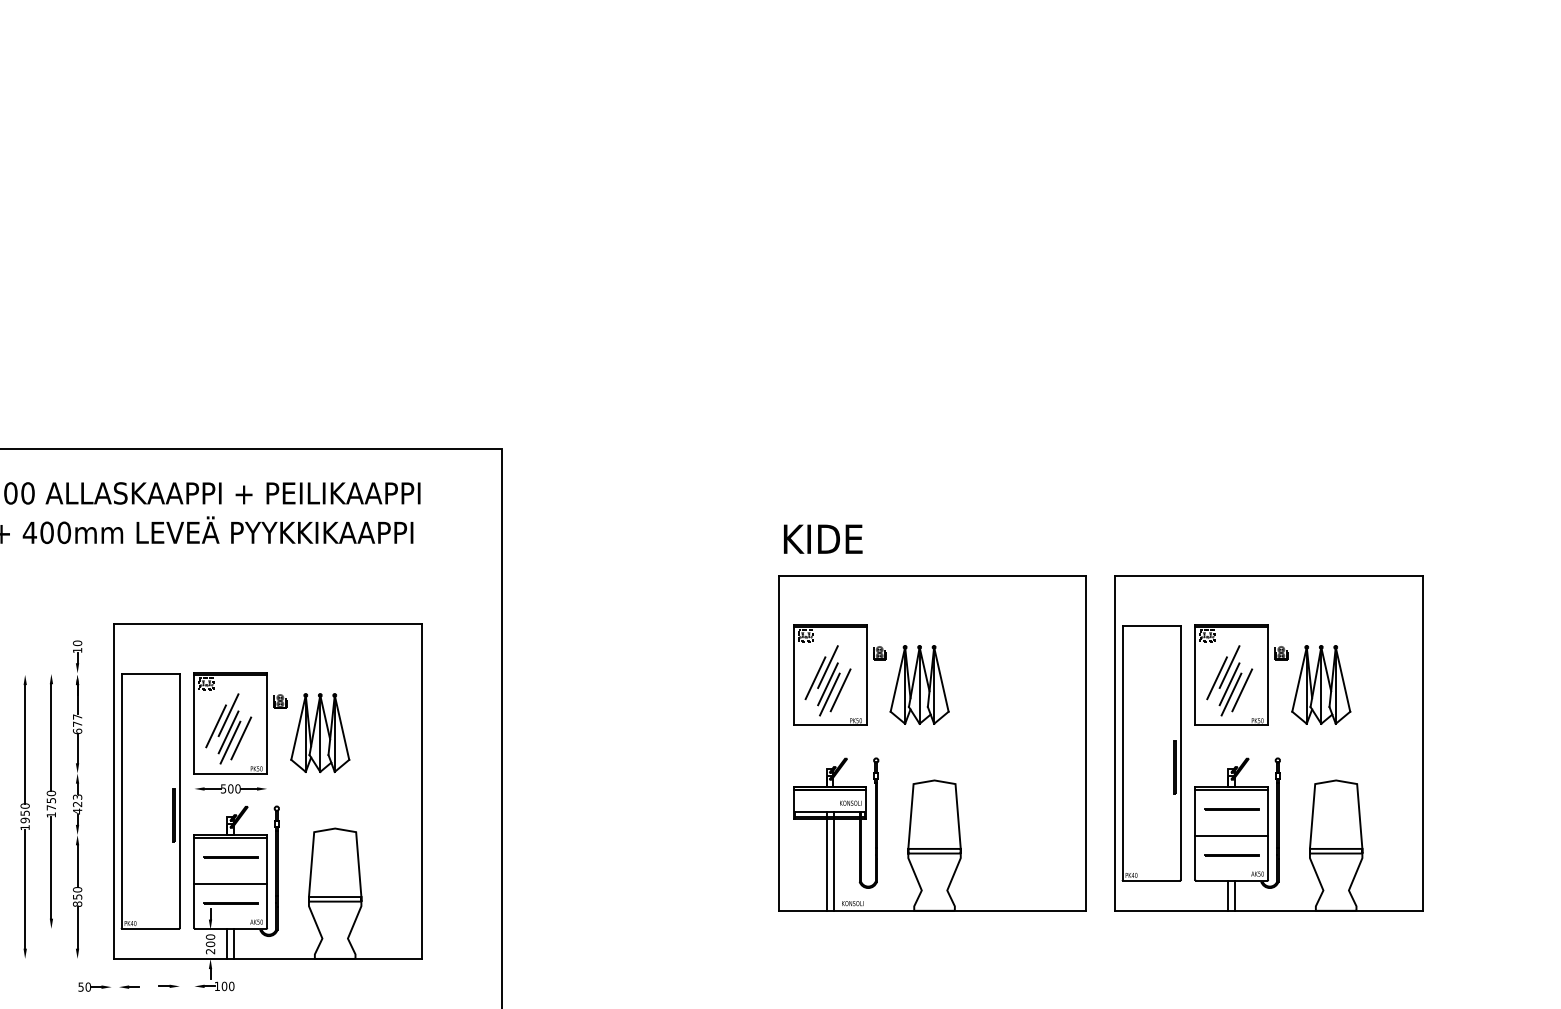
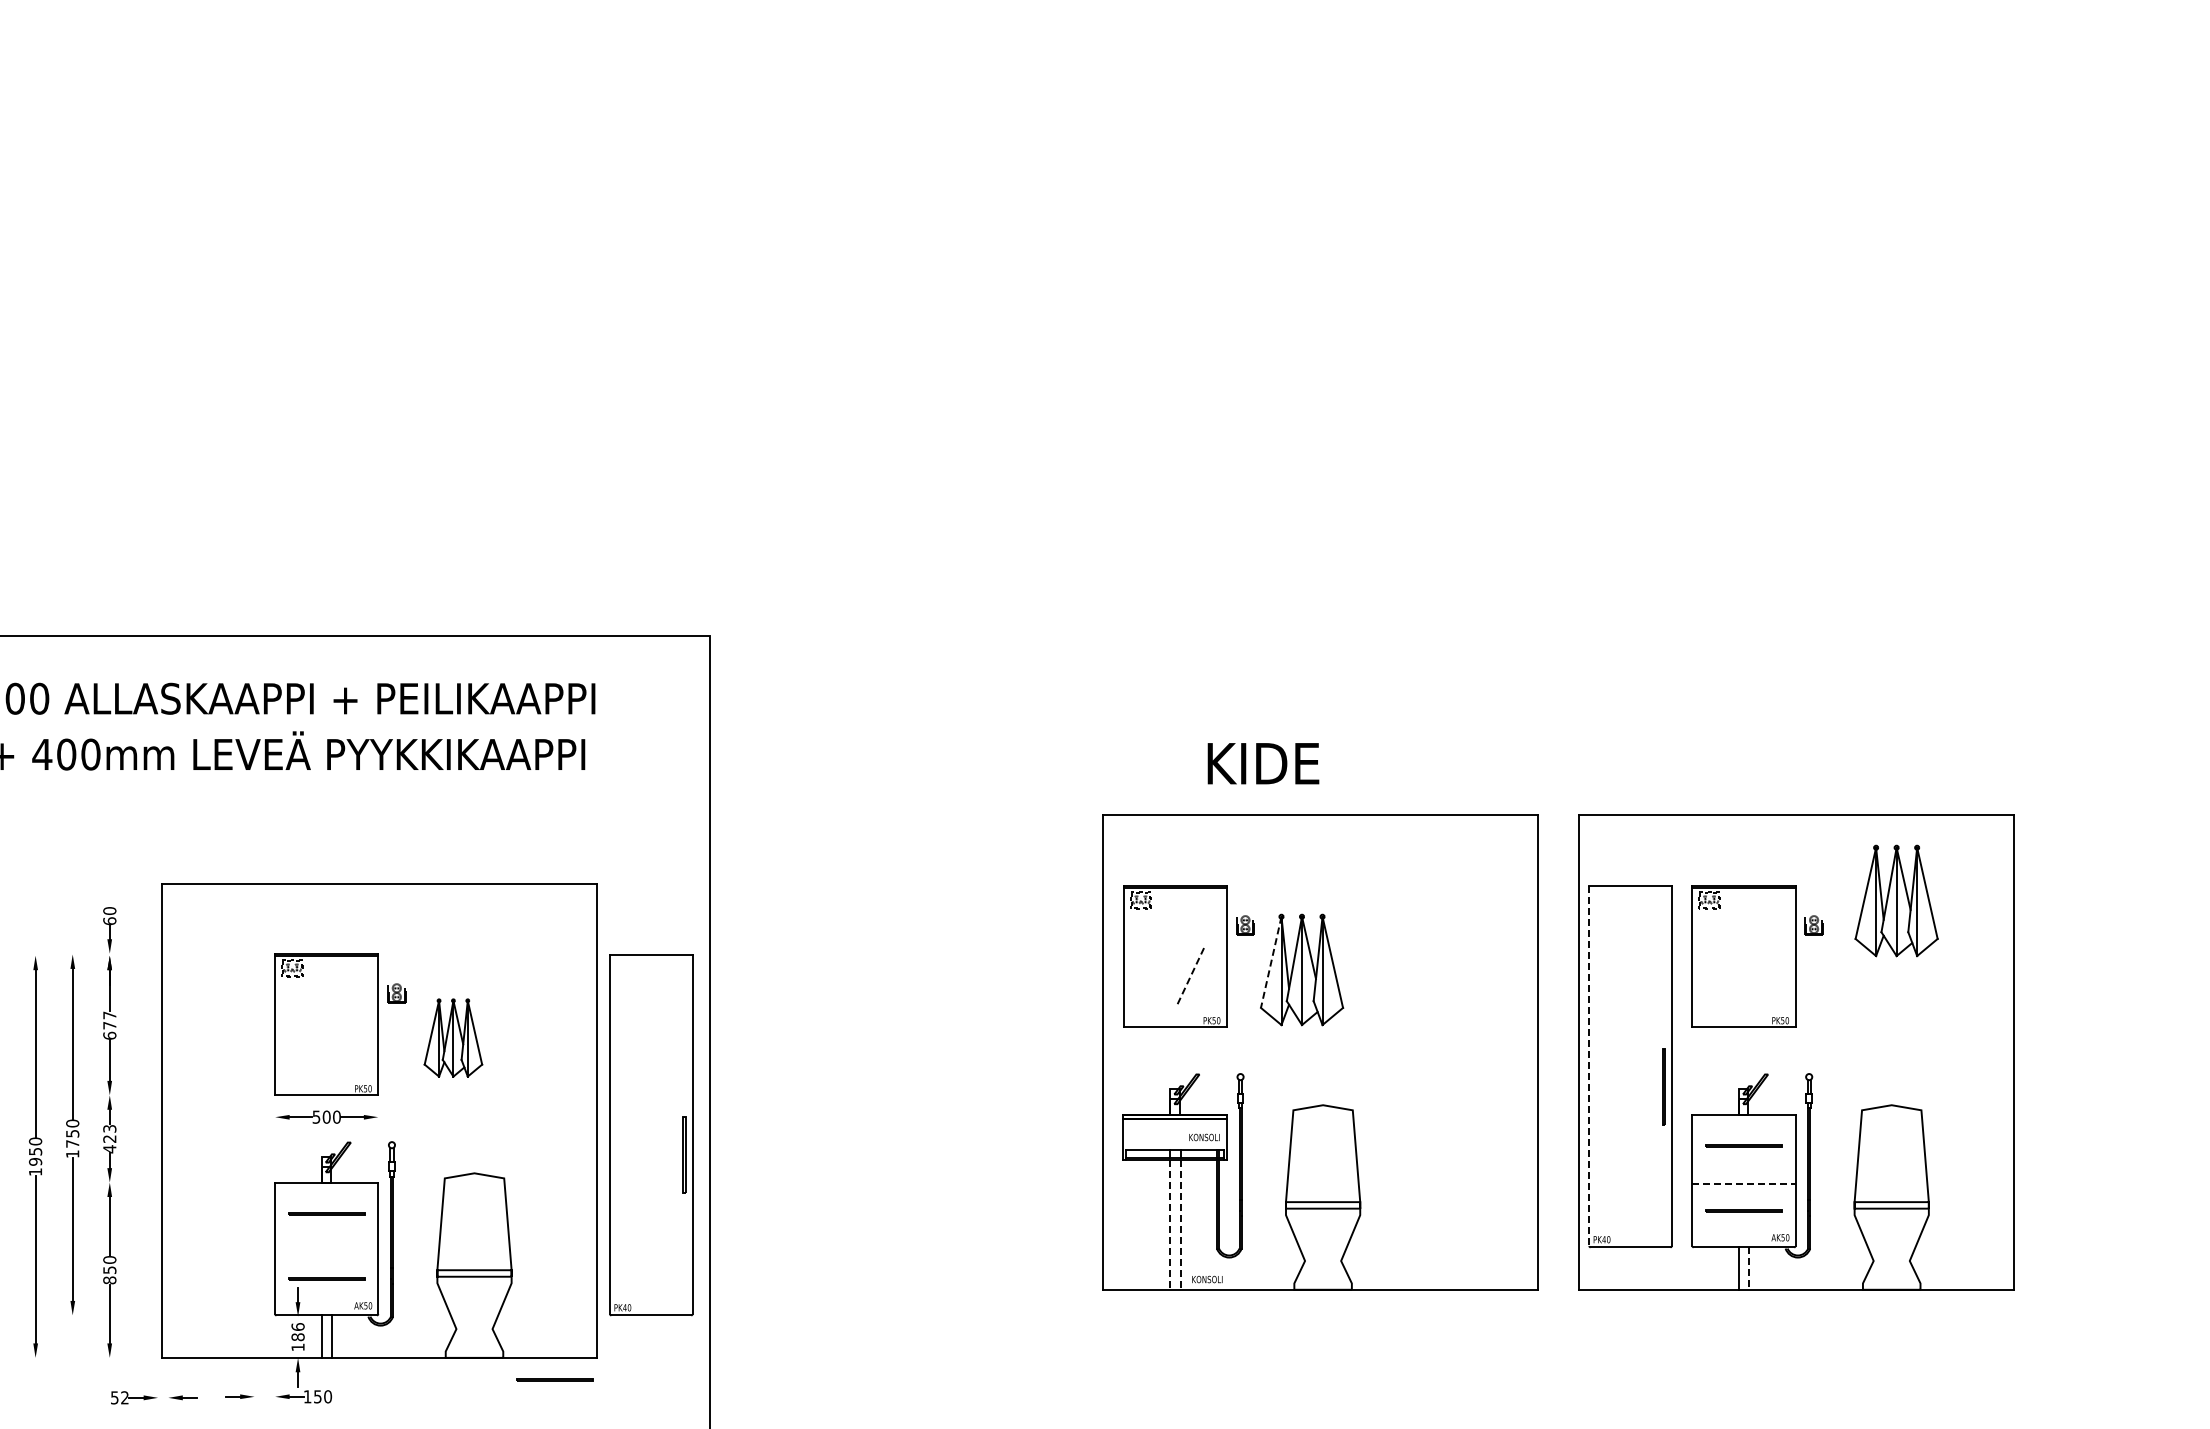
text: (823, 539) -> (1263, 763), moved
text: (77, 650) -> (109, 921), 10 -> 60
line: (828, 666) -> (1172, 944), removed
line: (1229, 666) -> (1740, 944), removed
line: (815, 678) -> (1154, 960), removed
line: (1217, 678) -> (1723, 960), removed
line: (898, 679) -> (1271, 962), solid -> dashed
line: (828, 683) -> (1172, 968), removed
line: (1229, 683) -> (1740, 968), removed
part: (1321, 684) -> (1896, 900), moved
line: (840, 690) -> (1190, 977), solid -> dashed
line: (1242, 690) -> (1758, 977), removed
line: (829, 694) -> (1174, 983), removed
line: (1231, 694) -> (1743, 983), removed
line: (228, 714) -> (323, 1012), removed
line: (215, 726) -> (305, 1028), removed
line: (228, 731) -> (323, 1036), removed
part: (320, 732) -> (453, 1037), size x0.7
line: (241, 738) -> (341, 1045), removed
line: (230, 742) -> (326, 1051), removed
line: (1122, 753) -> (1589, 1066), solid -> dashed
line: (1231, 789) -> (1743, 1118), removed
part: (150, 801) -> (651, 1135), moved
line: (1231, 835) -> (1743, 1183), solid -> dashed
line: (230, 837) -> (326, 1186), removed
line: (826, 864) -> (1170, 1224), solid -> dashed
line: (833, 864) -> (1180, 1224), solid -> dashed
line: (230, 883) -> (326, 1251), removed
line: (1235, 896) -> (1749, 1269), solid -> dashed
text: (210, 944) -> (297, 1337), 200 -> 186
line: (391, 974) -> (554, 1379), added
text: (87, 986) -> (124, 1397), 50 -> 52
text: (224, 986) -> (317, 1396), 100 -> 150

